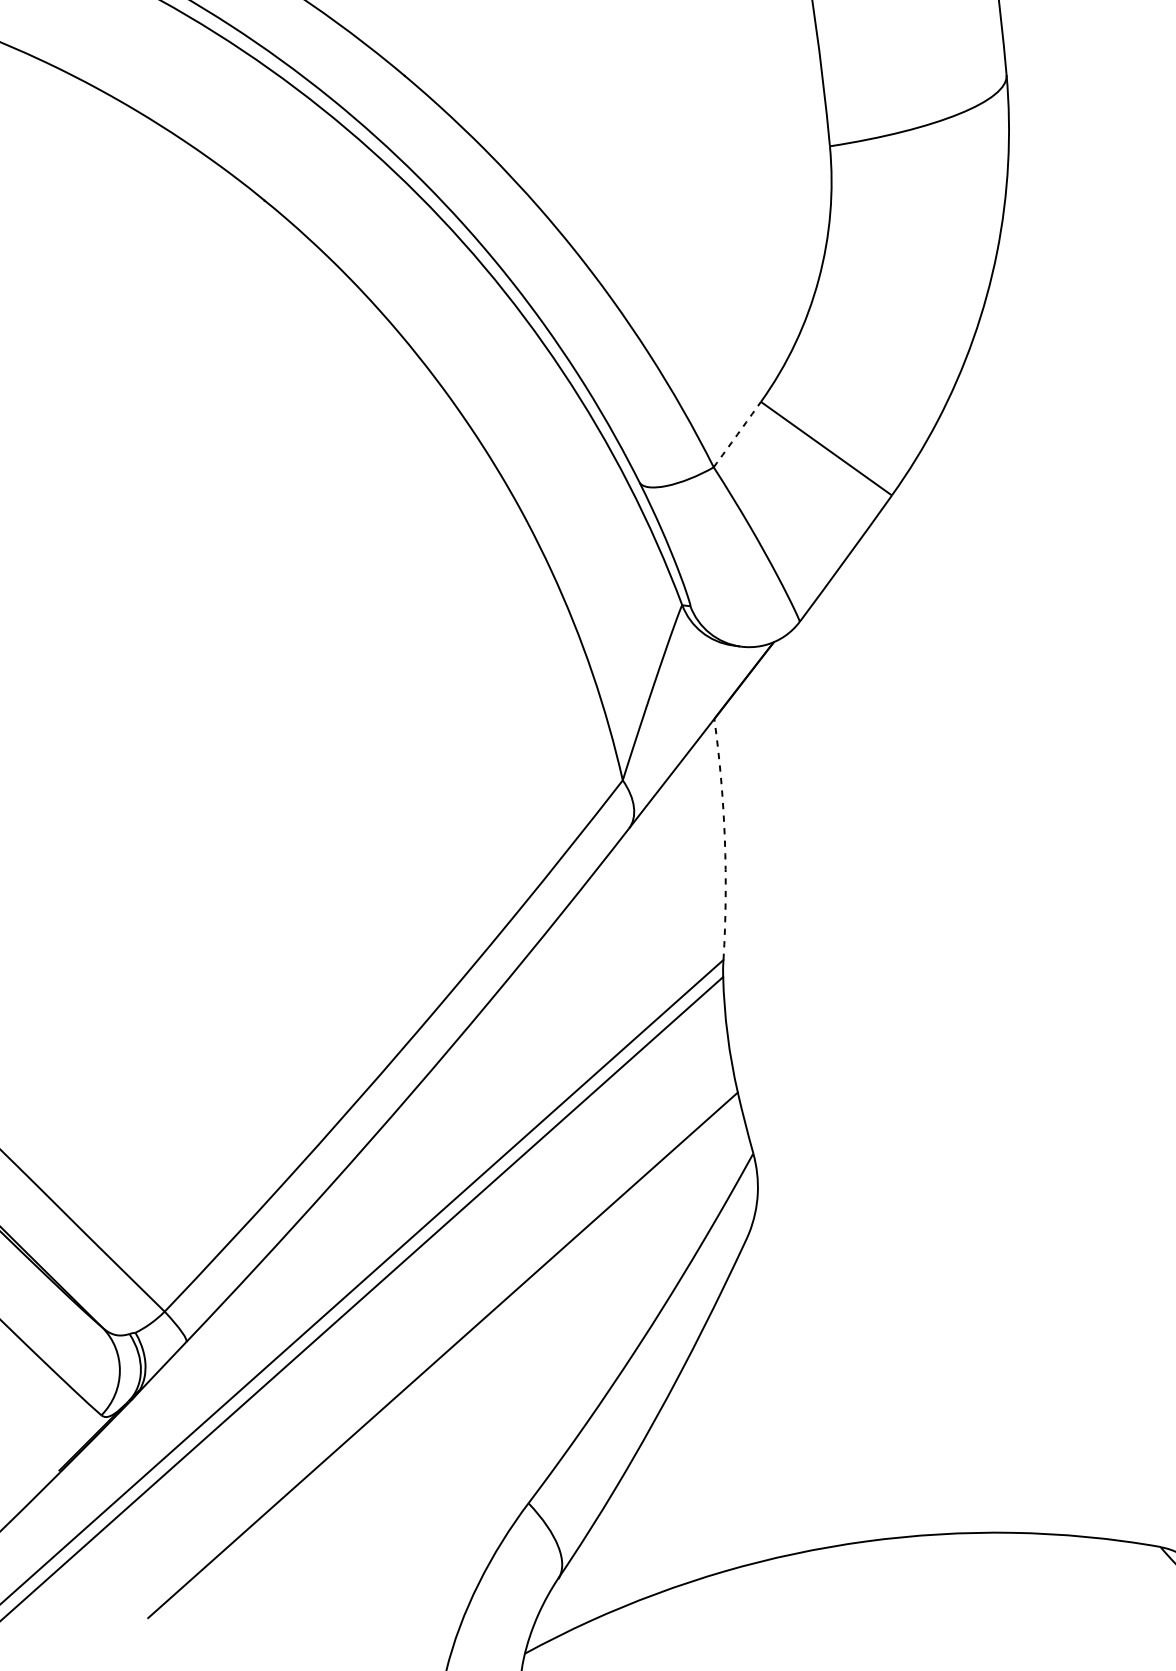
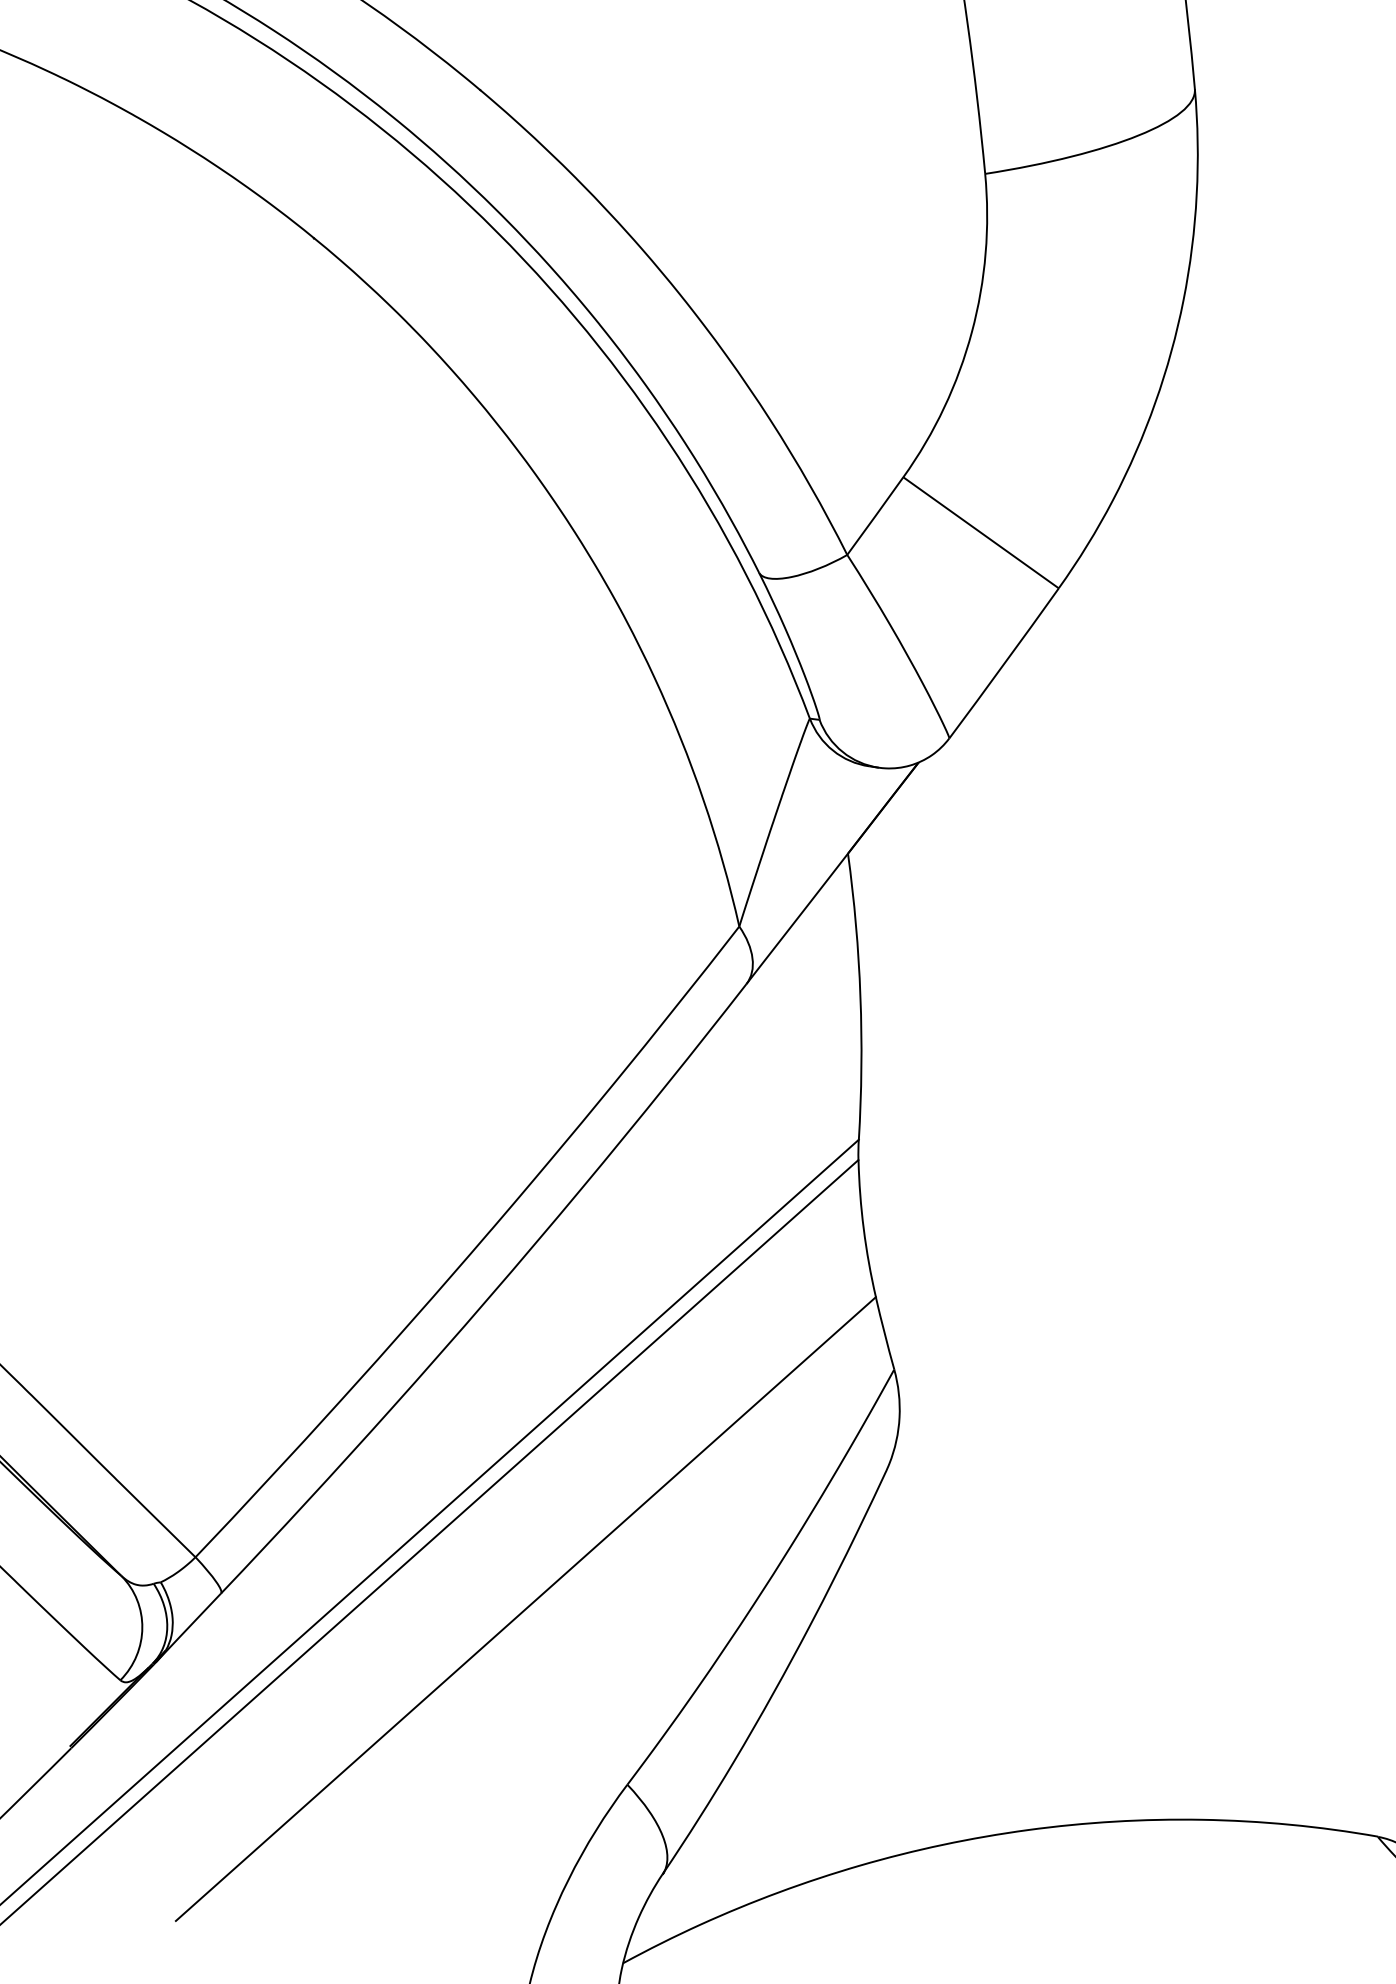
arc: (737, 434) -> (875, 516), dashed -> solid
arc: (724, 839) -> (860, 996), dashed -> solid

